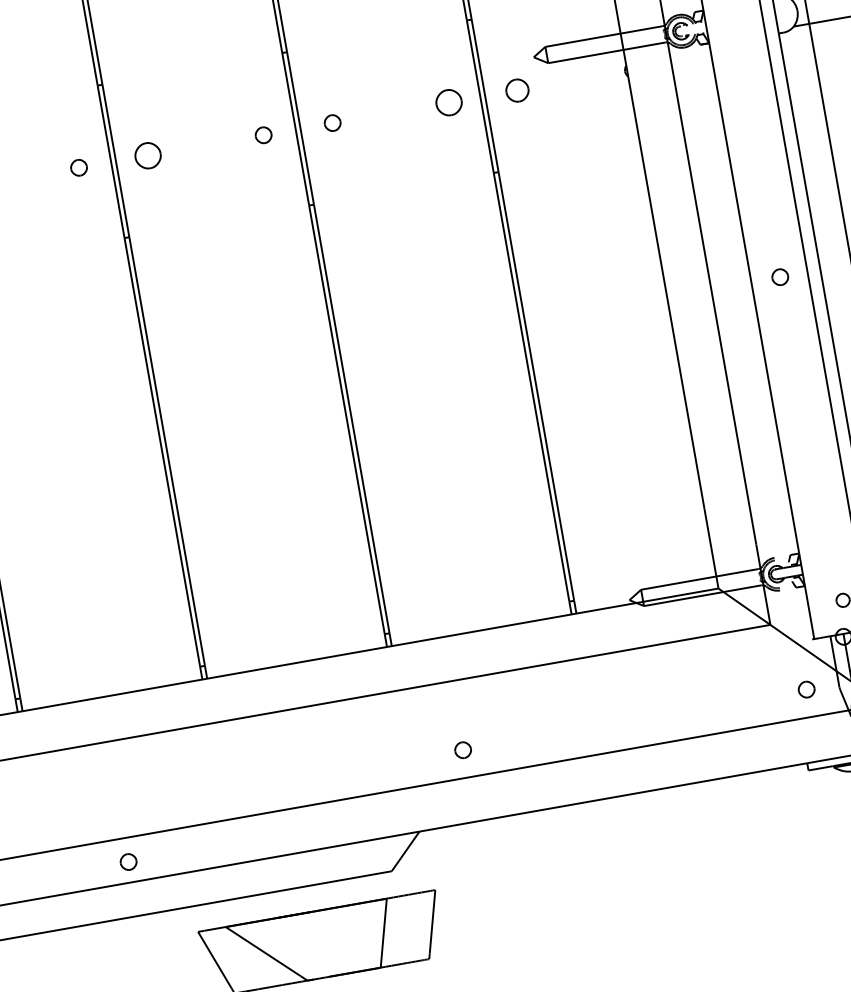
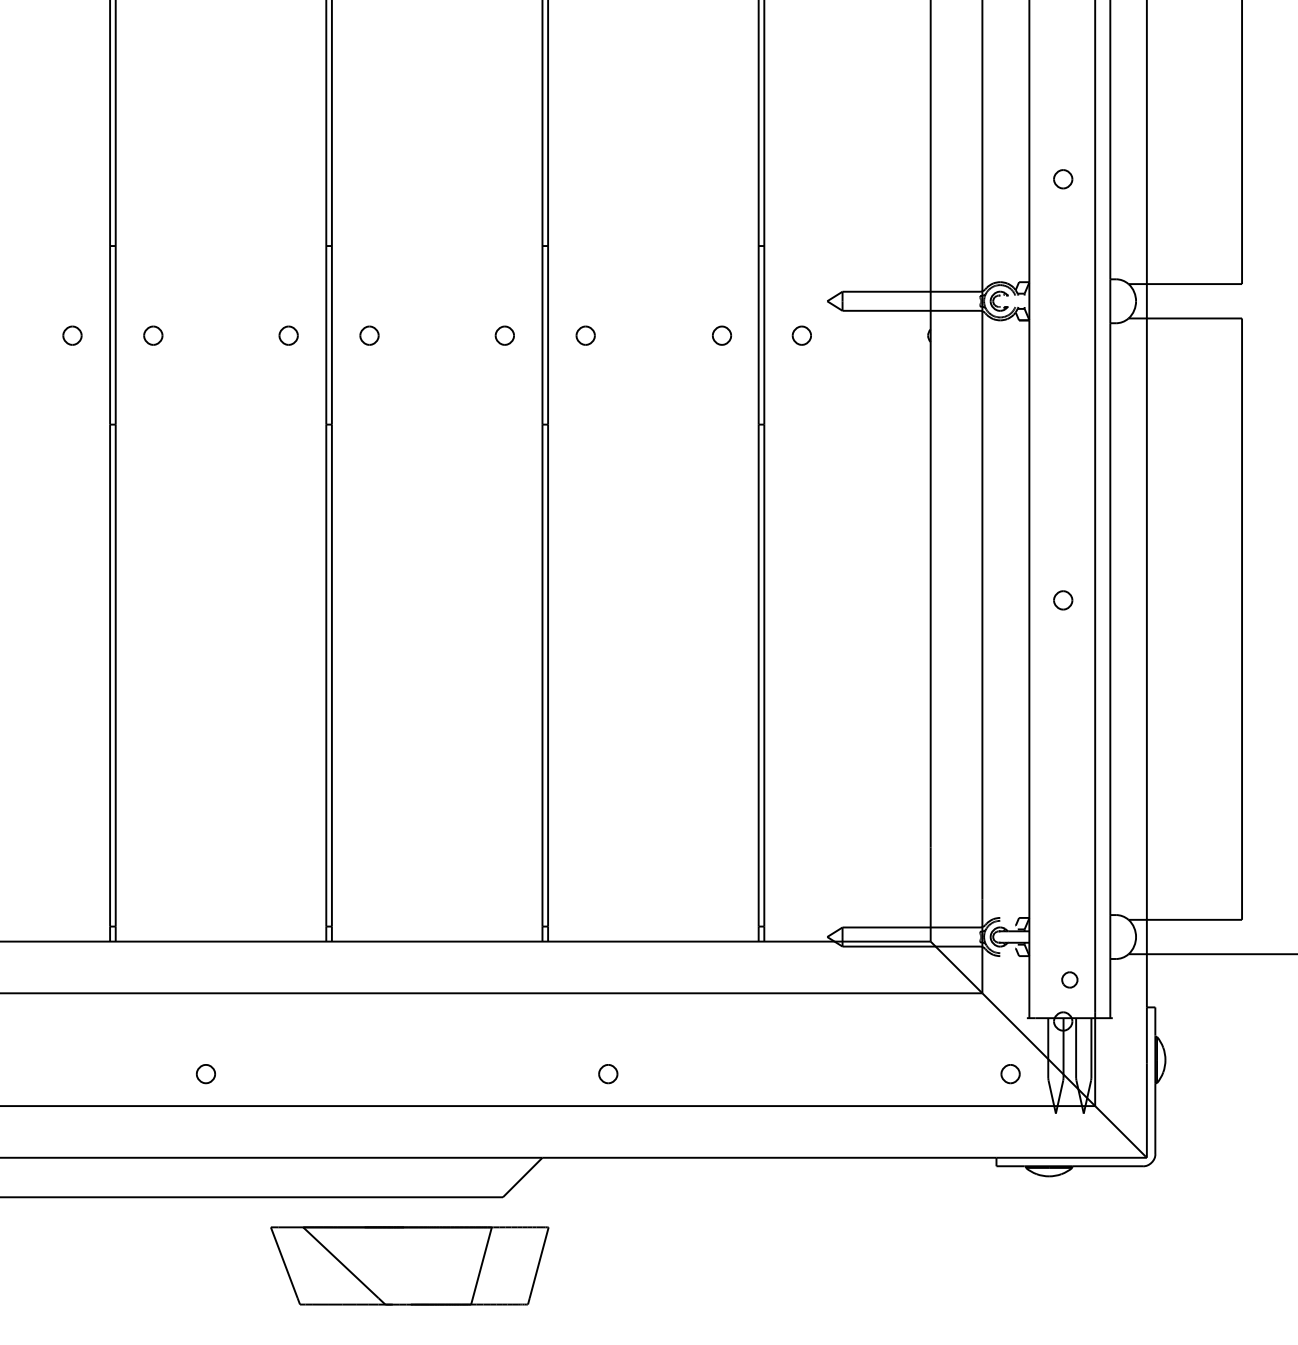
part: (516, 90) -> (801, 335), size x0.71
part: (448, 102) -> (721, 335), size x0.62
part: (148, 155) -> (369, 335), size x0.62
part: (128, 862) -> (205, 1074), moved

